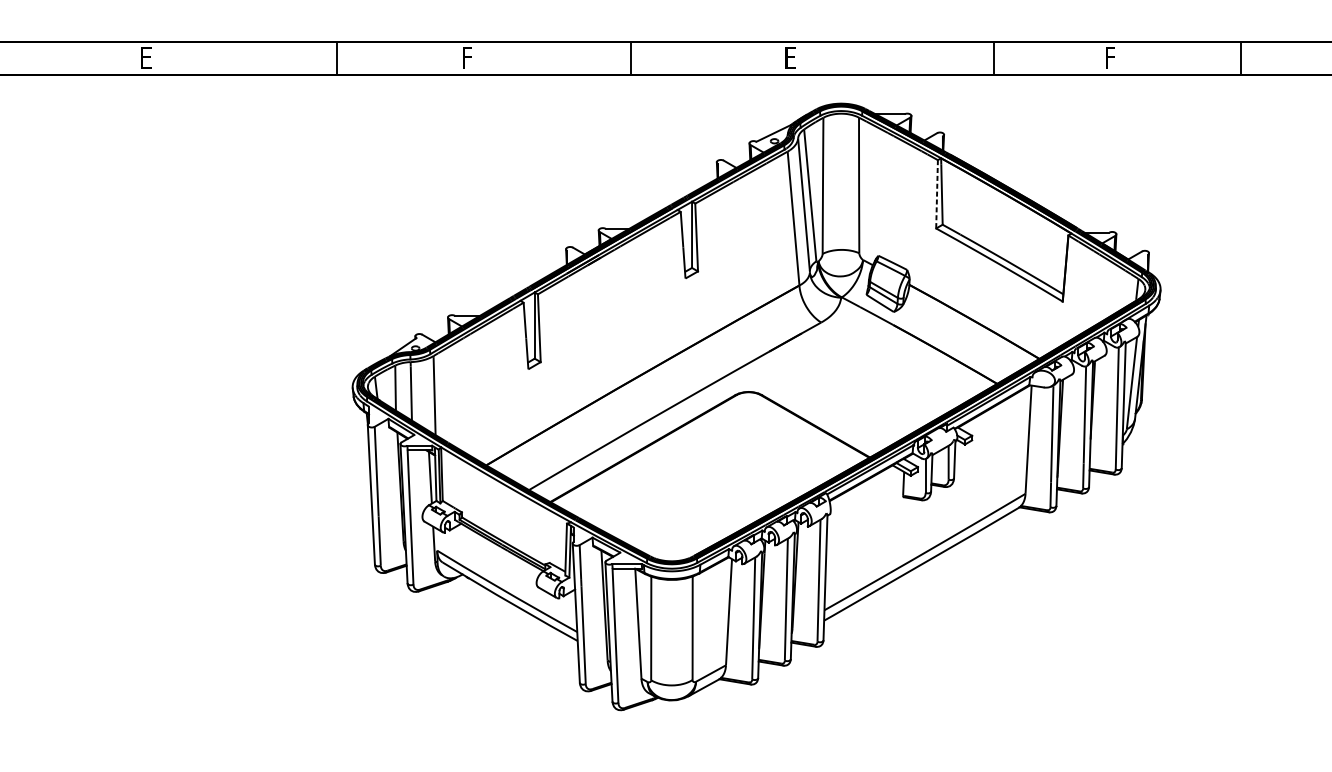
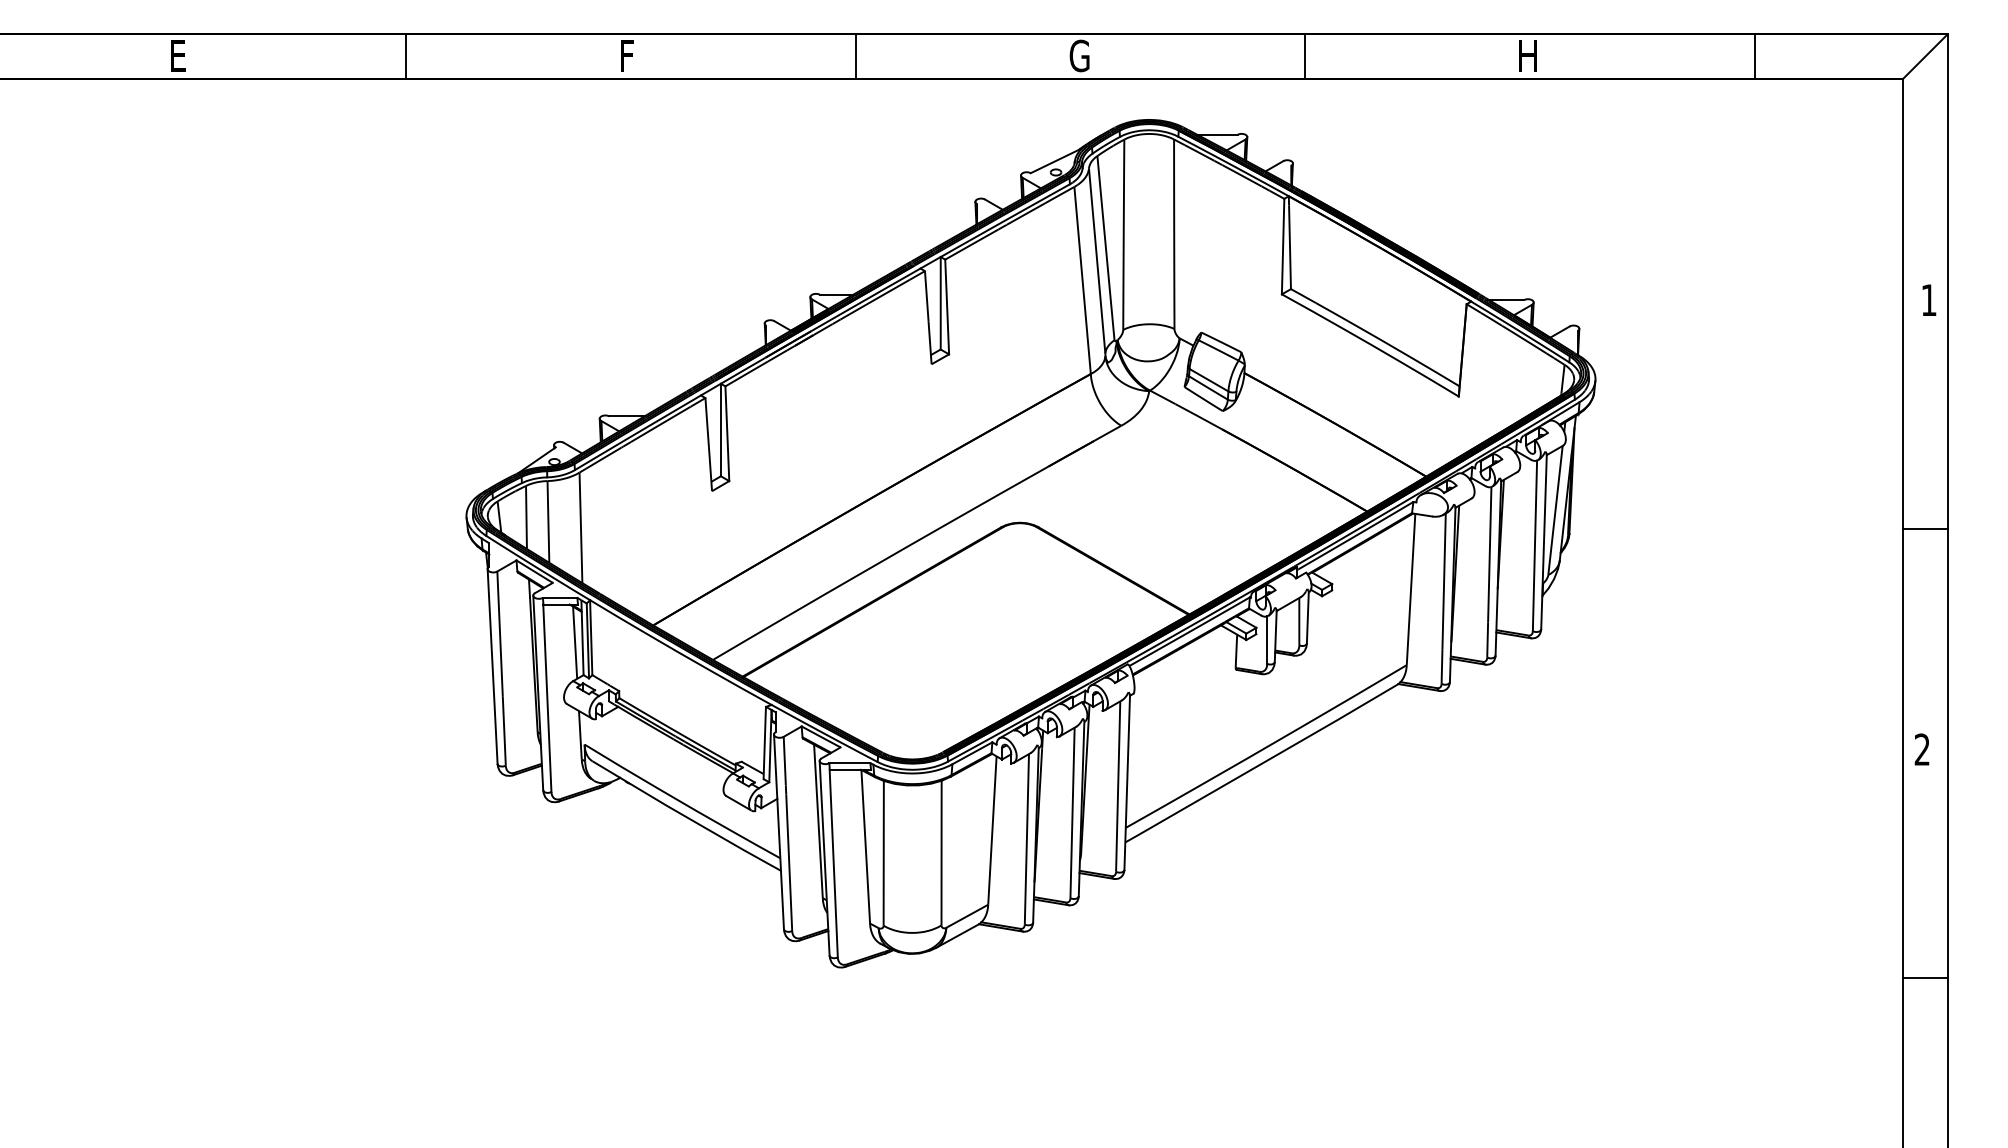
text: (791, 57) -> (1079, 55), E -> G
text: (1113, 57) -> (1529, 55), F -> H
line: (336, 58) -> (406, 56), moved
line: (993, 58) -> (1305, 56), moved
line: (1241, 58) -> (1754, 56), moved
line: (937, 194) -> (1283, 246), dashed -> solid

